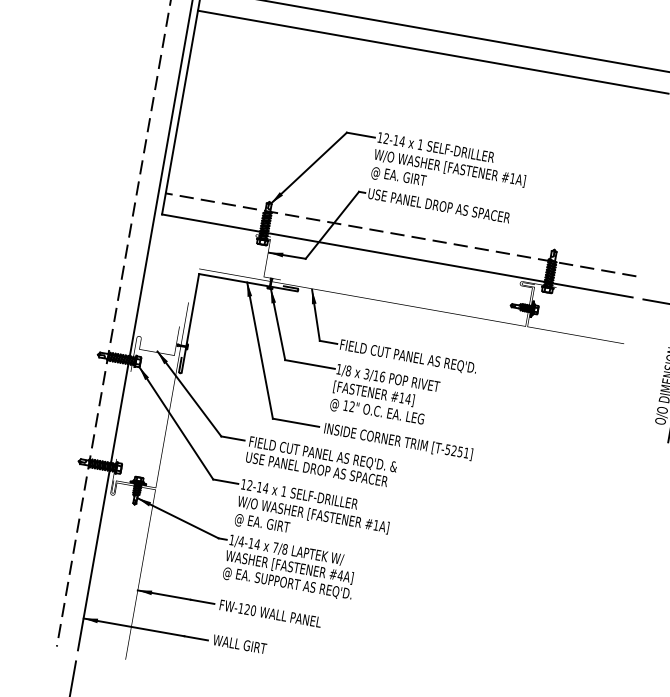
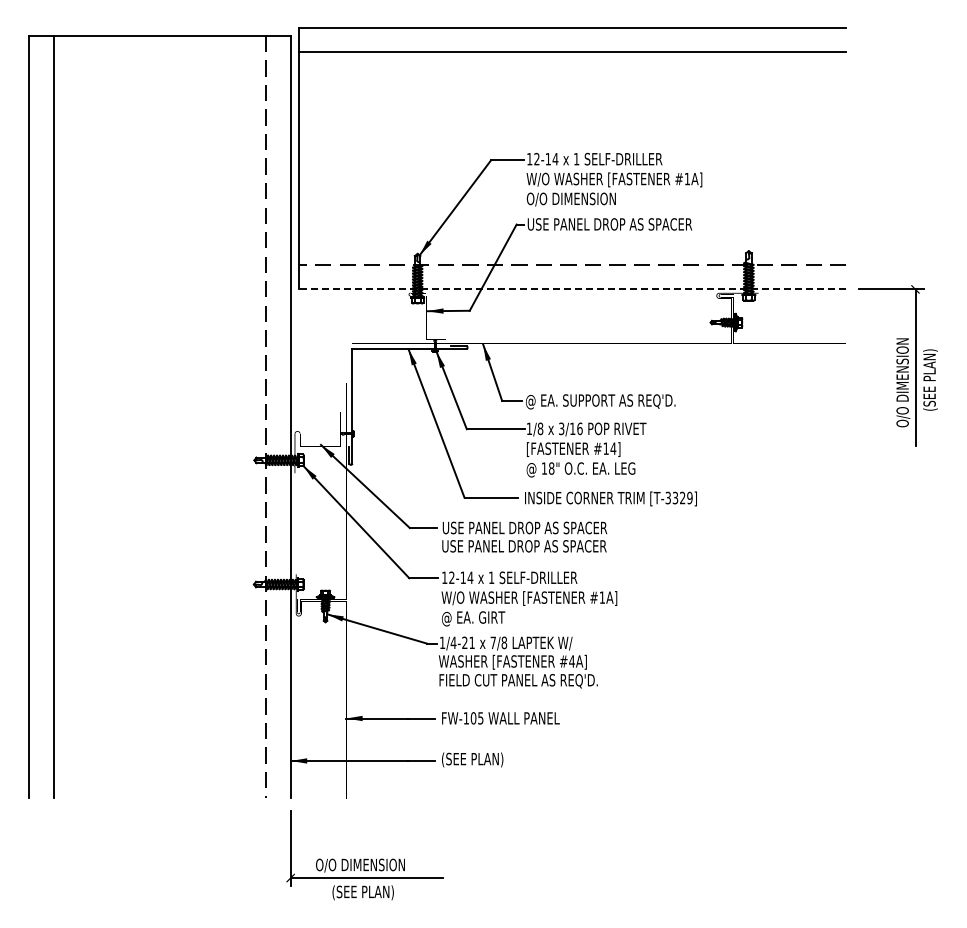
text: (409, 178) -> (570, 199), @ EA. GIRT -> O/O DIMENSION
line: (397, 256) -> (572, 289), solid -> dashed
text: (408, 357) -> (605, 401), FIELD CUT PANEL AS REQ'D. -> @ EA. SUPPORT AS REQ'D.
text: (352, 406) -> (551, 468), 12" -> 18"
text: (457, 451) -> (679, 497), [T-5251] -> [T-3329]
text: (323, 454) -> (528, 528), FIELD CUT PANEL AS REQ'D. & -> USE PANEL DROP AS SPACER
text: (254, 543) -> (468, 642), 1/4-14 -> 1/4-21
text: (291, 584) -> (518, 681), @ EA. SUPPORT AS REQ'D. -> FIELD CUT PANEL AS REQ'D.
text: (249, 610) -> (476, 718), FW-120 -> FW-105
text: (240, 644) -> (472, 759), WALL GIRT -> (SEE PLAN)

